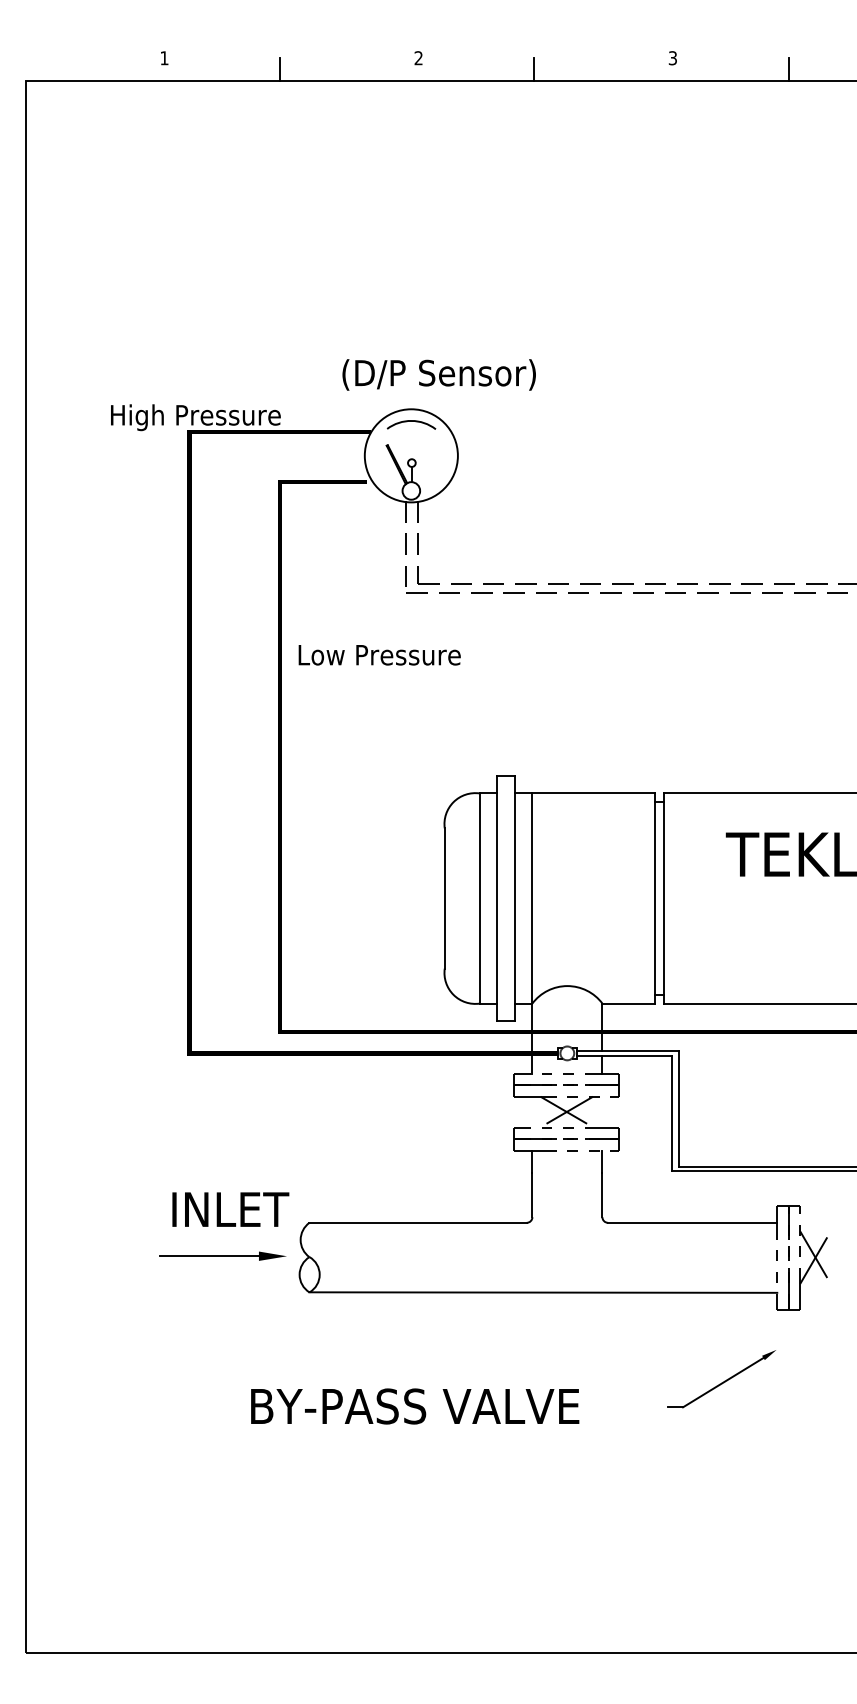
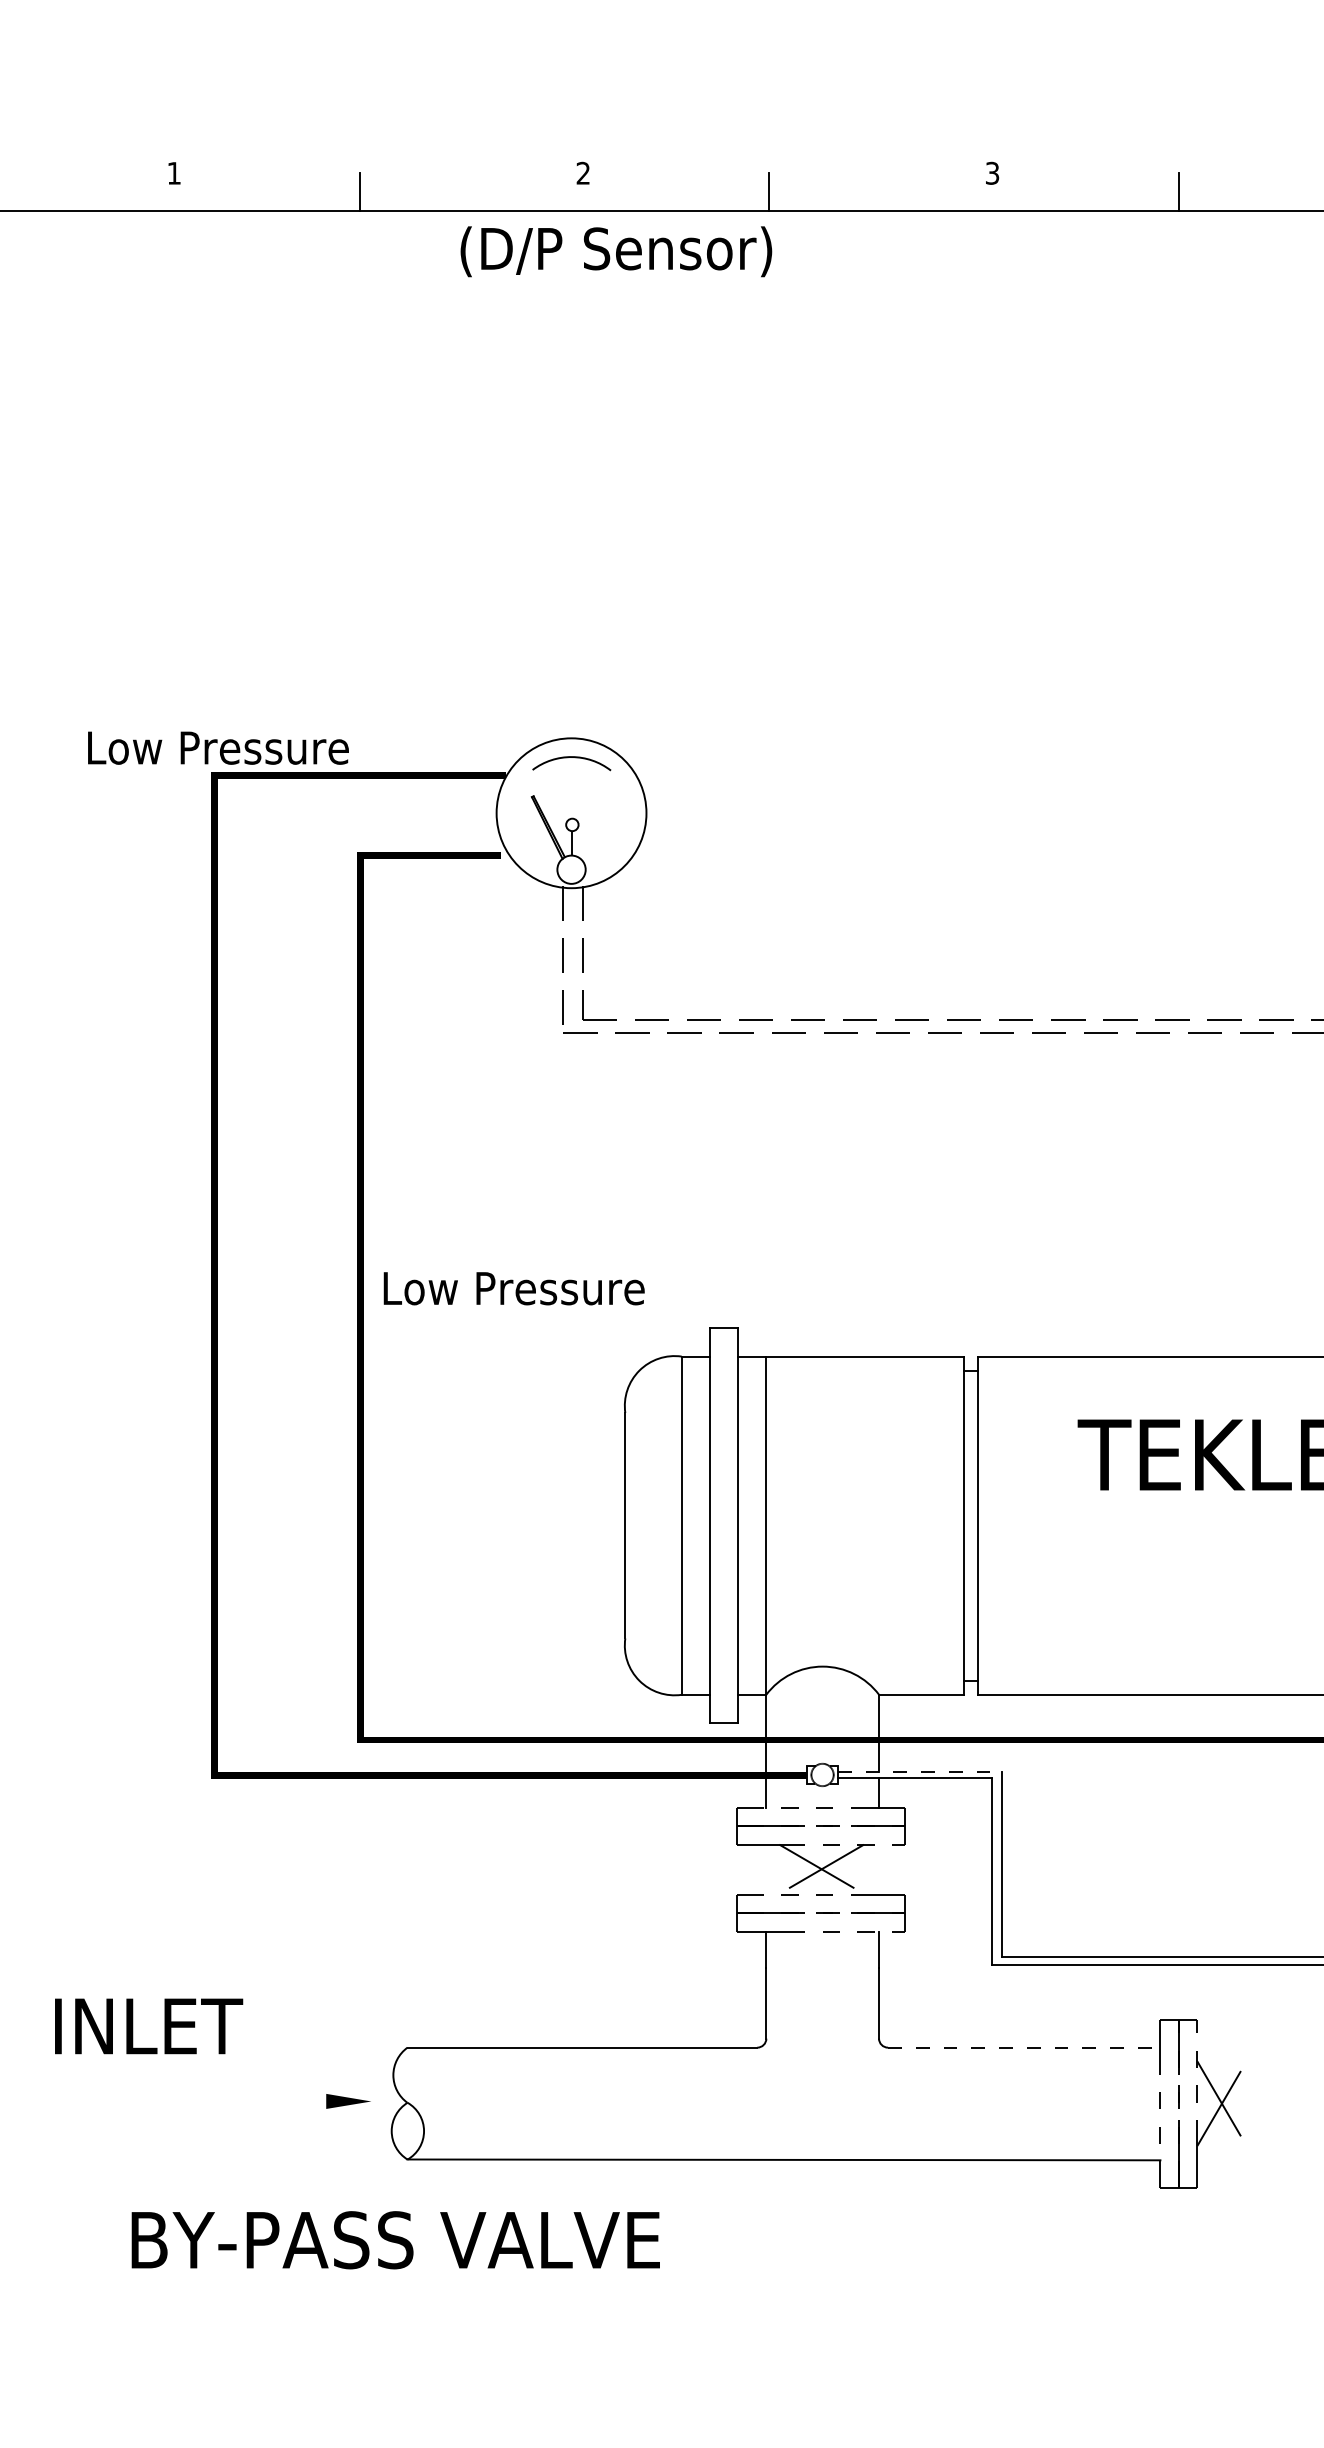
text: (438, 374) -> (615, 251), moved
text: (196, 417) -> (225, 751), High Pressure -> Low Pressure
text: (379, 655) -> (513, 1289), moved
line: (627, 1051) -> (919, 1771), solid -> dashed
text: (230, 1209) -> (148, 2026), moved
line: (692, 1222) -> (1024, 2047), solid -> dashed
line: (208, 1256) -> (245, 2101), removed
part: (721, 1379) -> (1070, 2299), removed
text: (415, 1406) -> (396, 2240), moved

